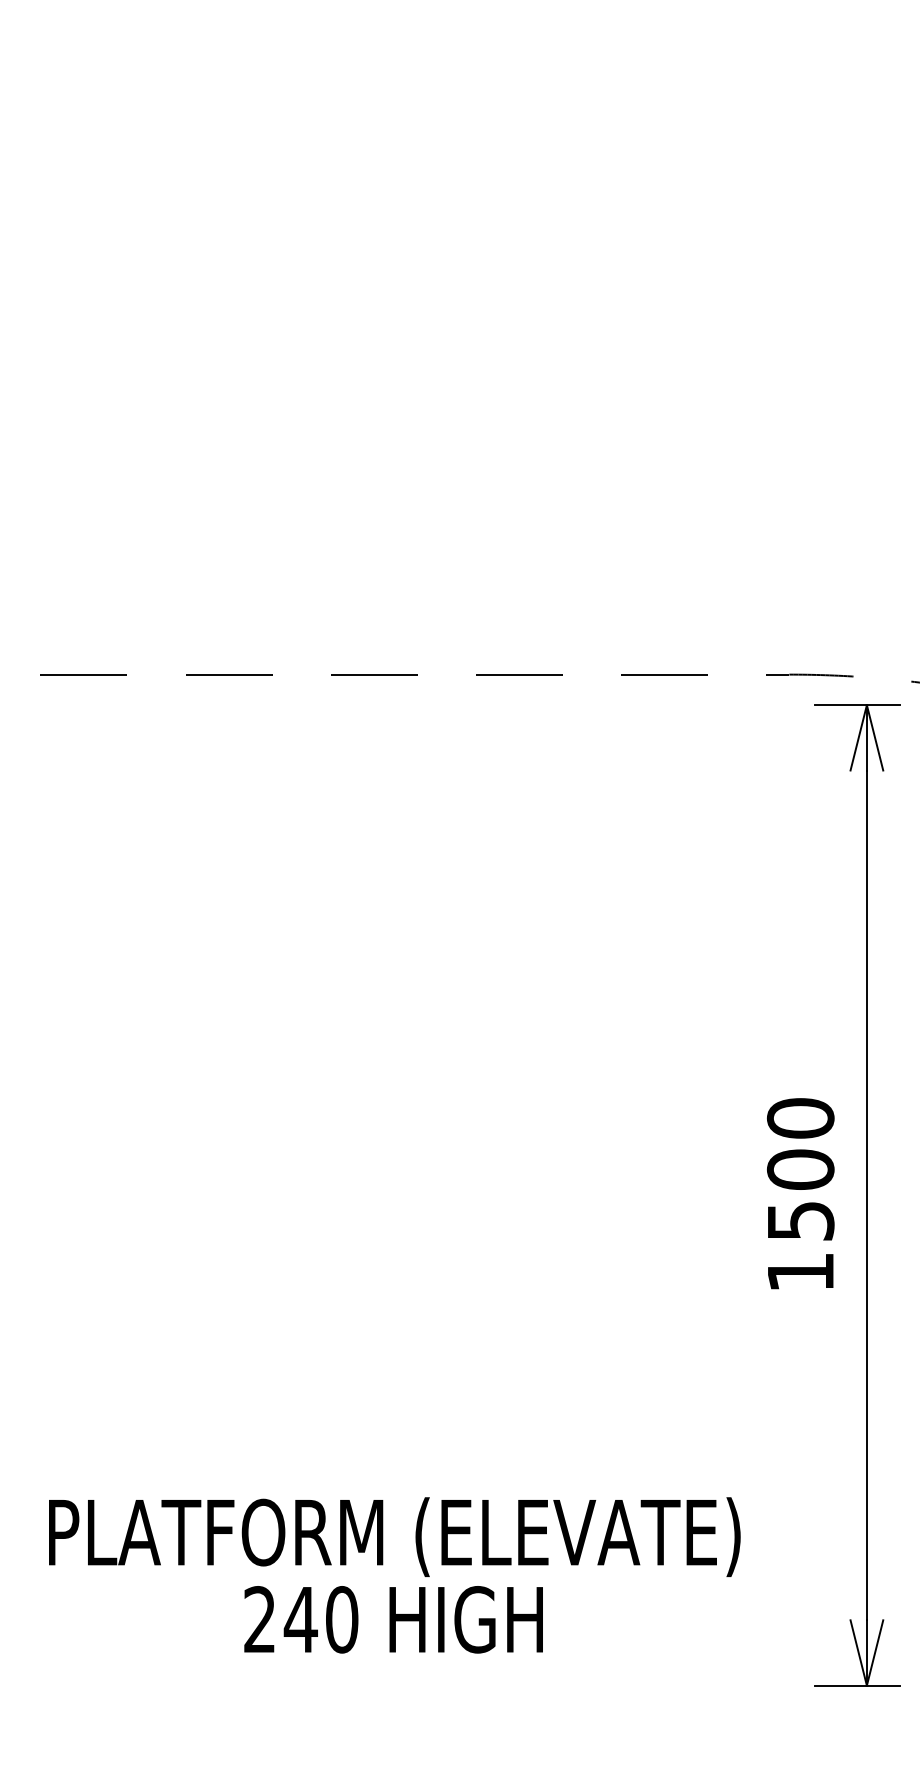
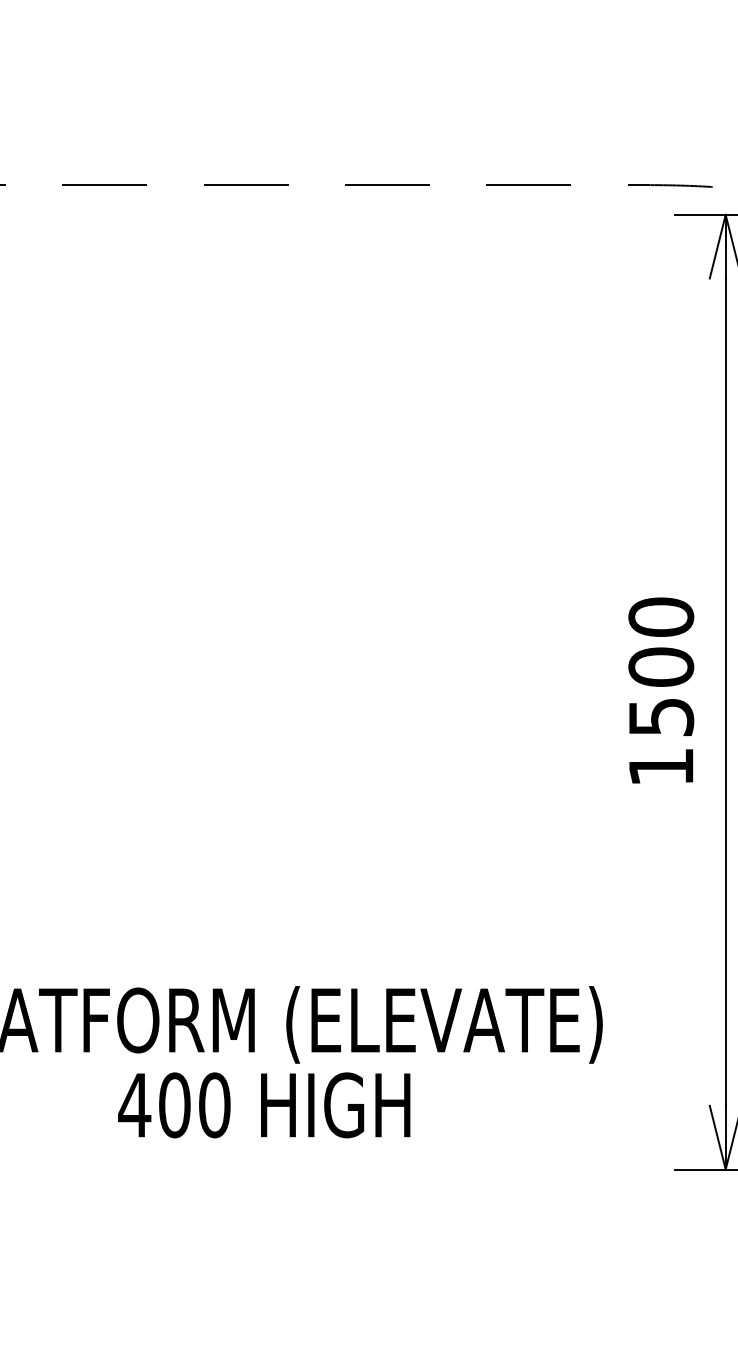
text: (279, 1619) -> (153, 1105), 240 -> 400

